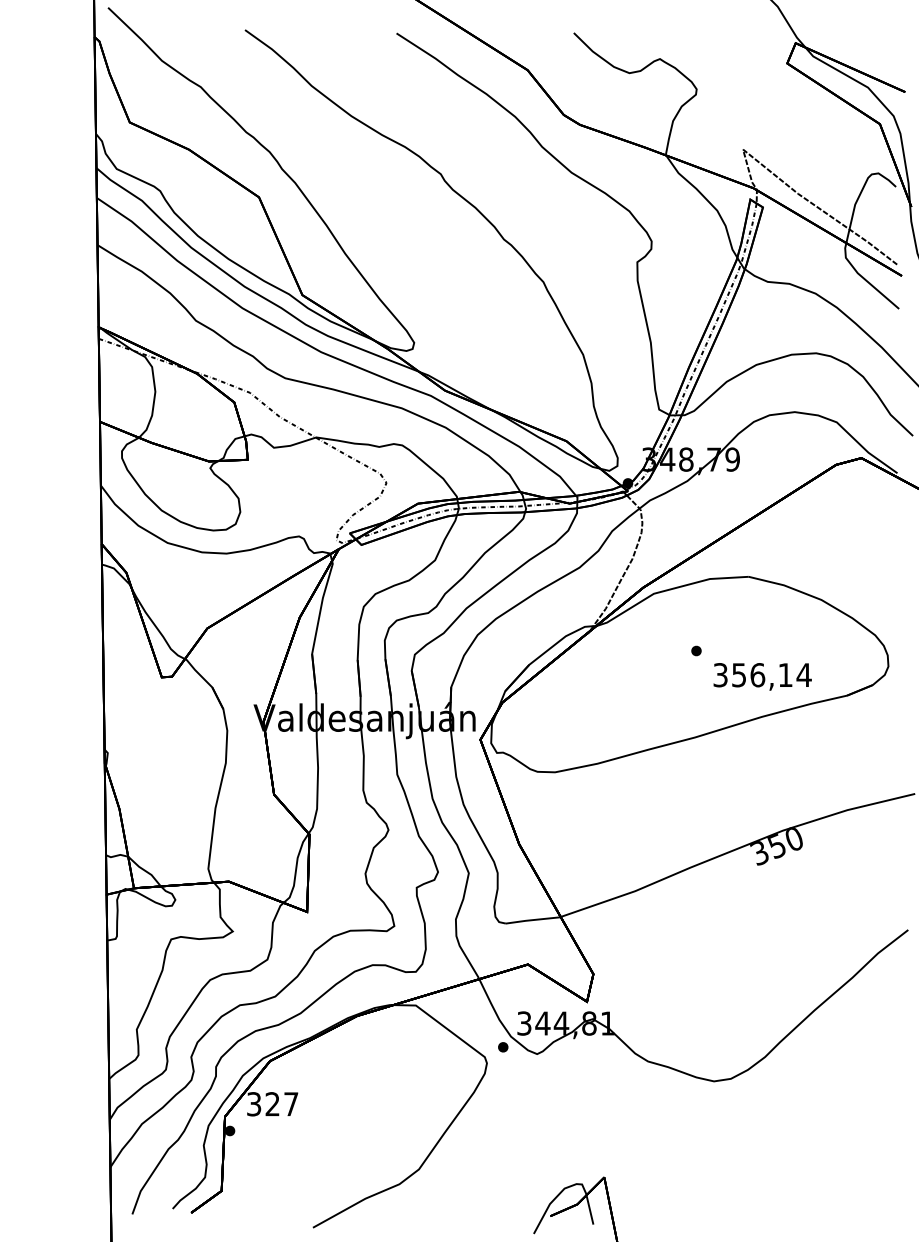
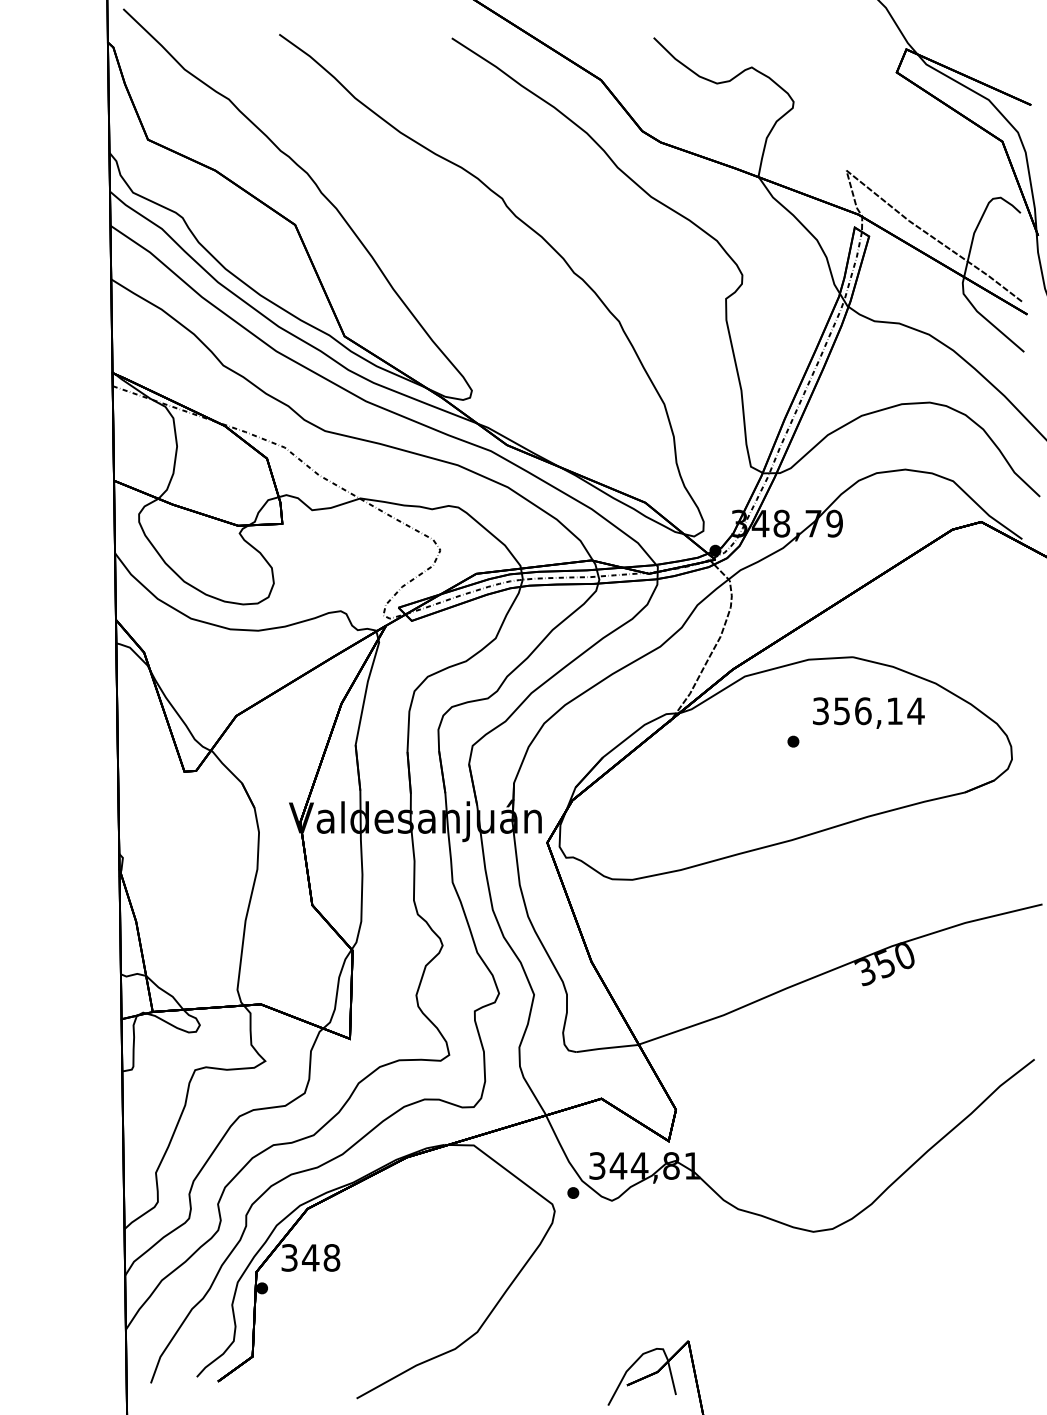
text: (762, 676) -> (868, 712), moved
text: (282, 1103) -> (321, 1257), 327 -> 348

